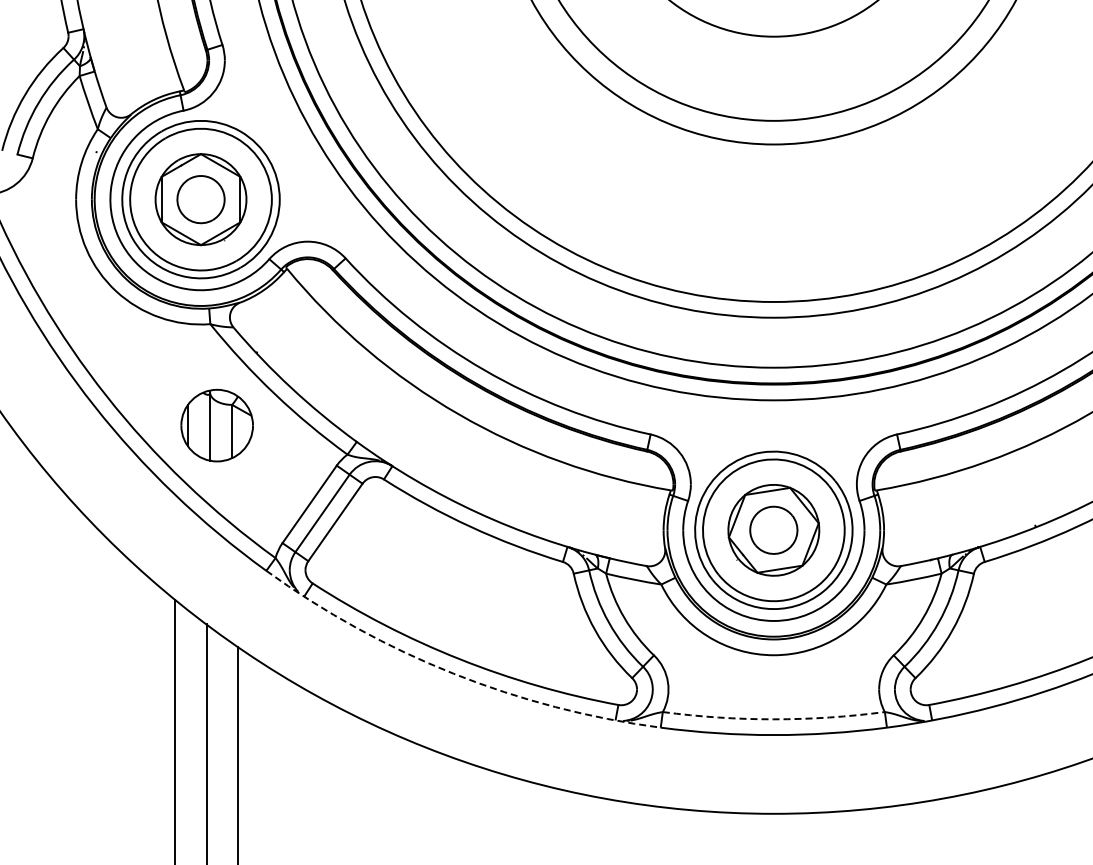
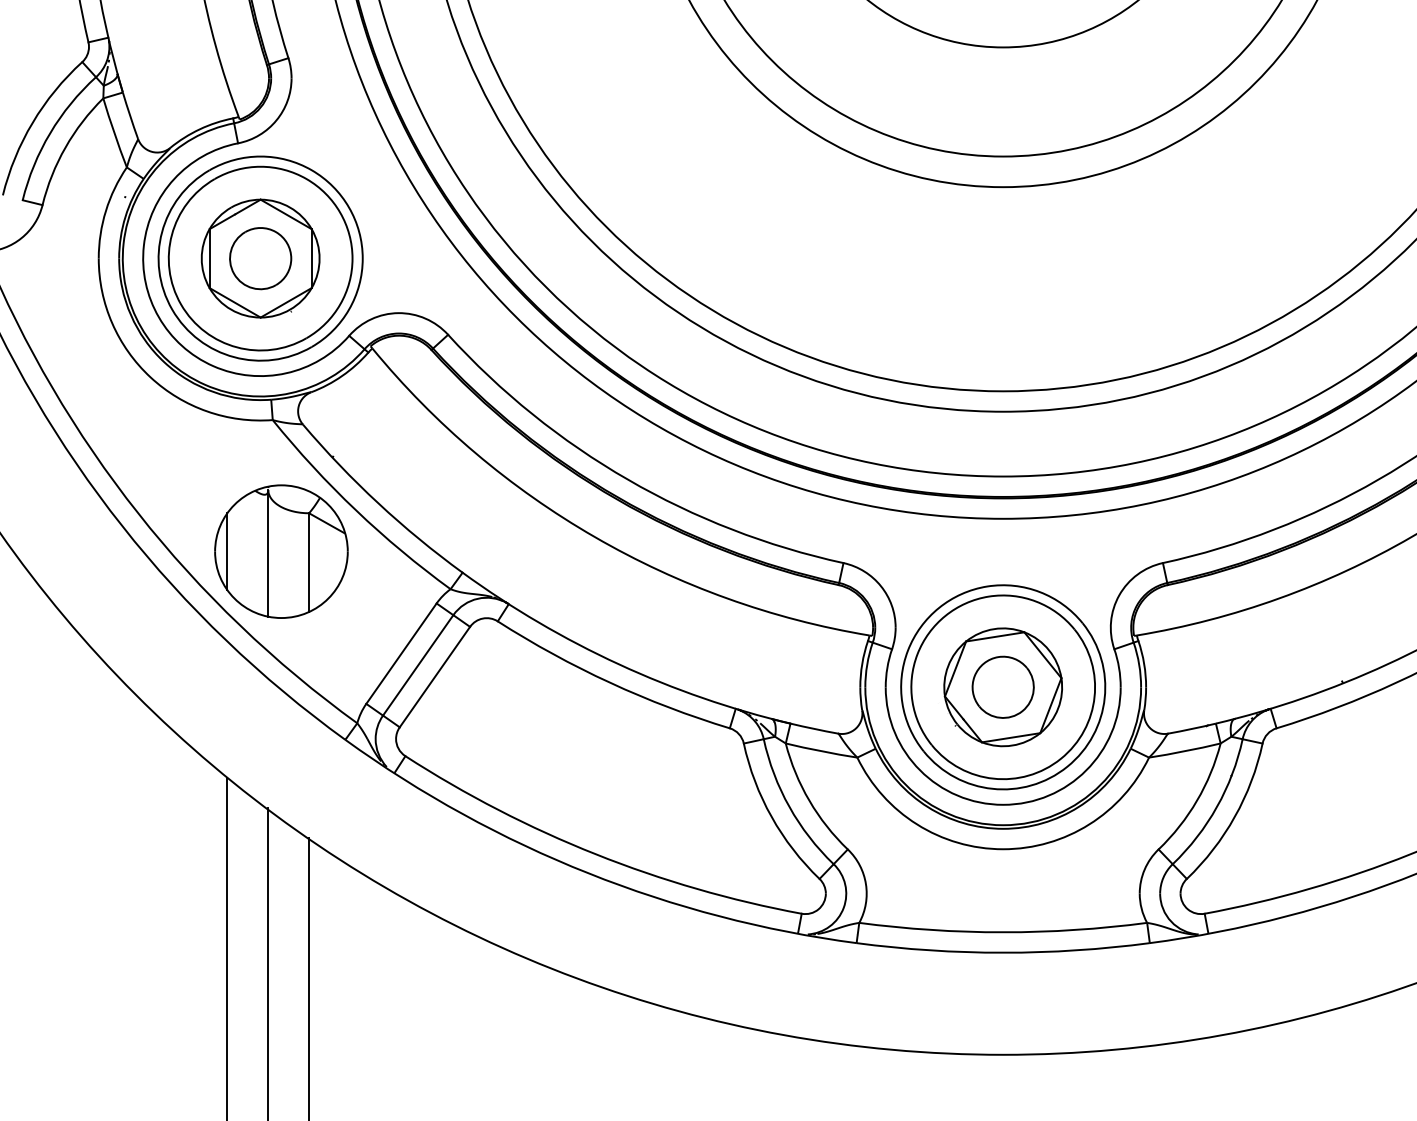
part: (217, 425) -> (282, 551), size x1.43
arc: (453, 673) -> (587, 872), dashed -> solid
arc: (773, 719) -> (1002, 932), dashed -> solid

